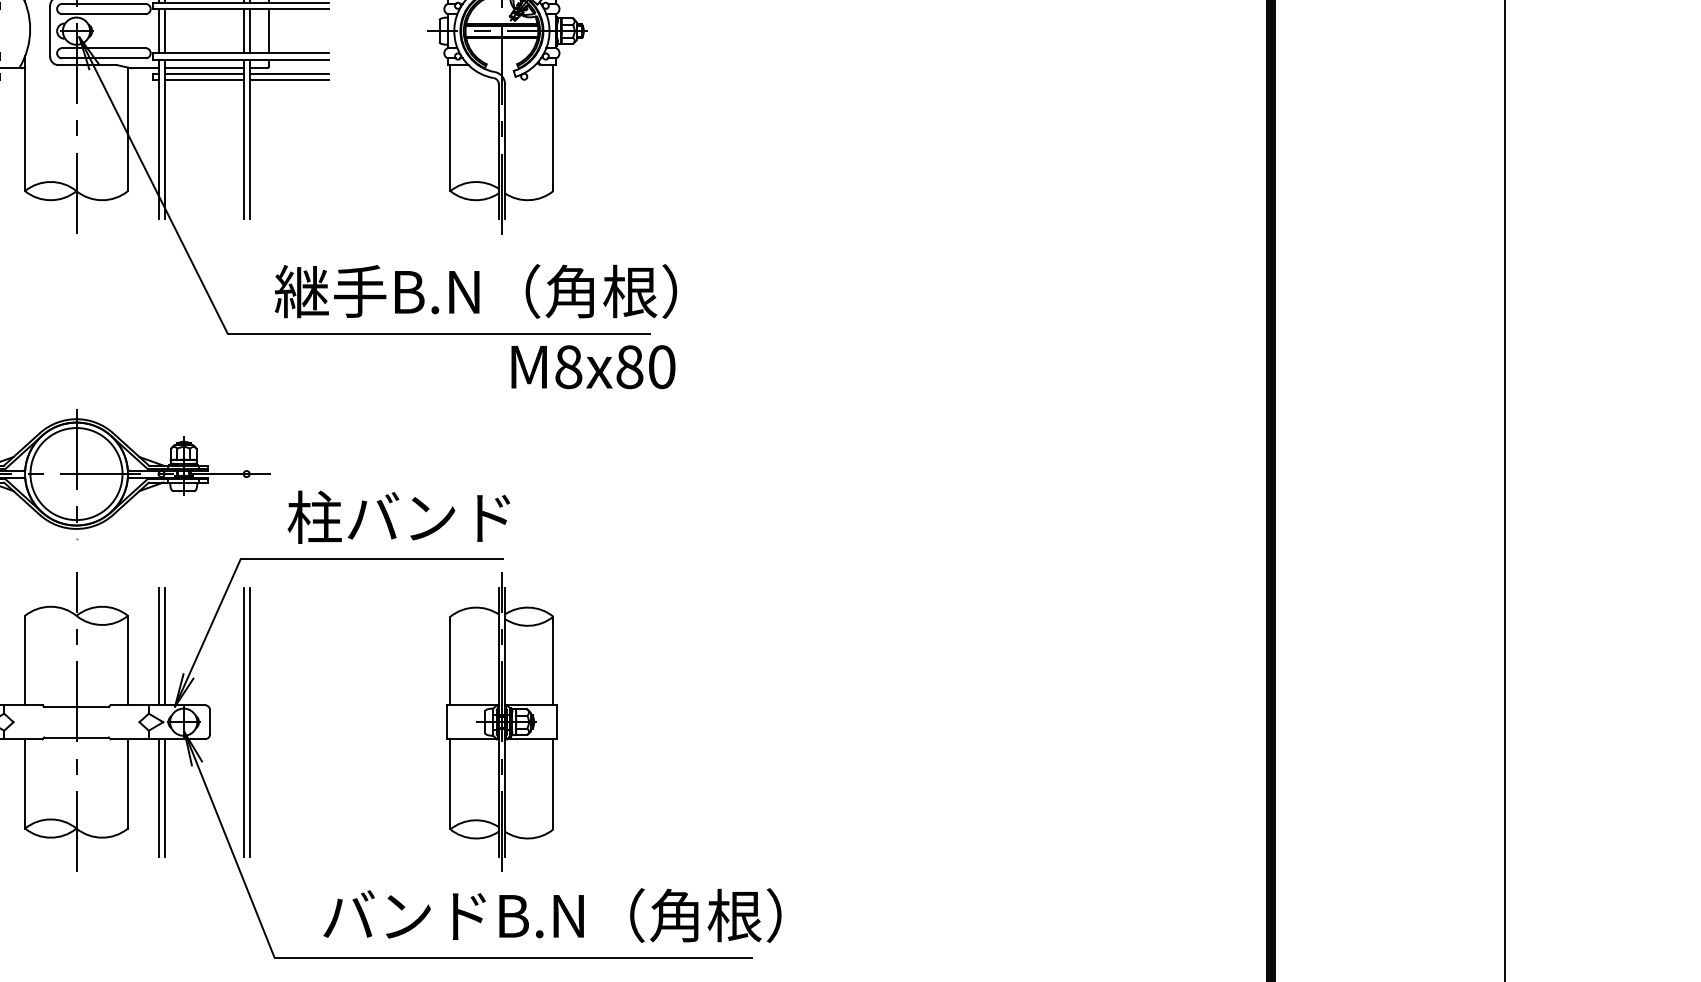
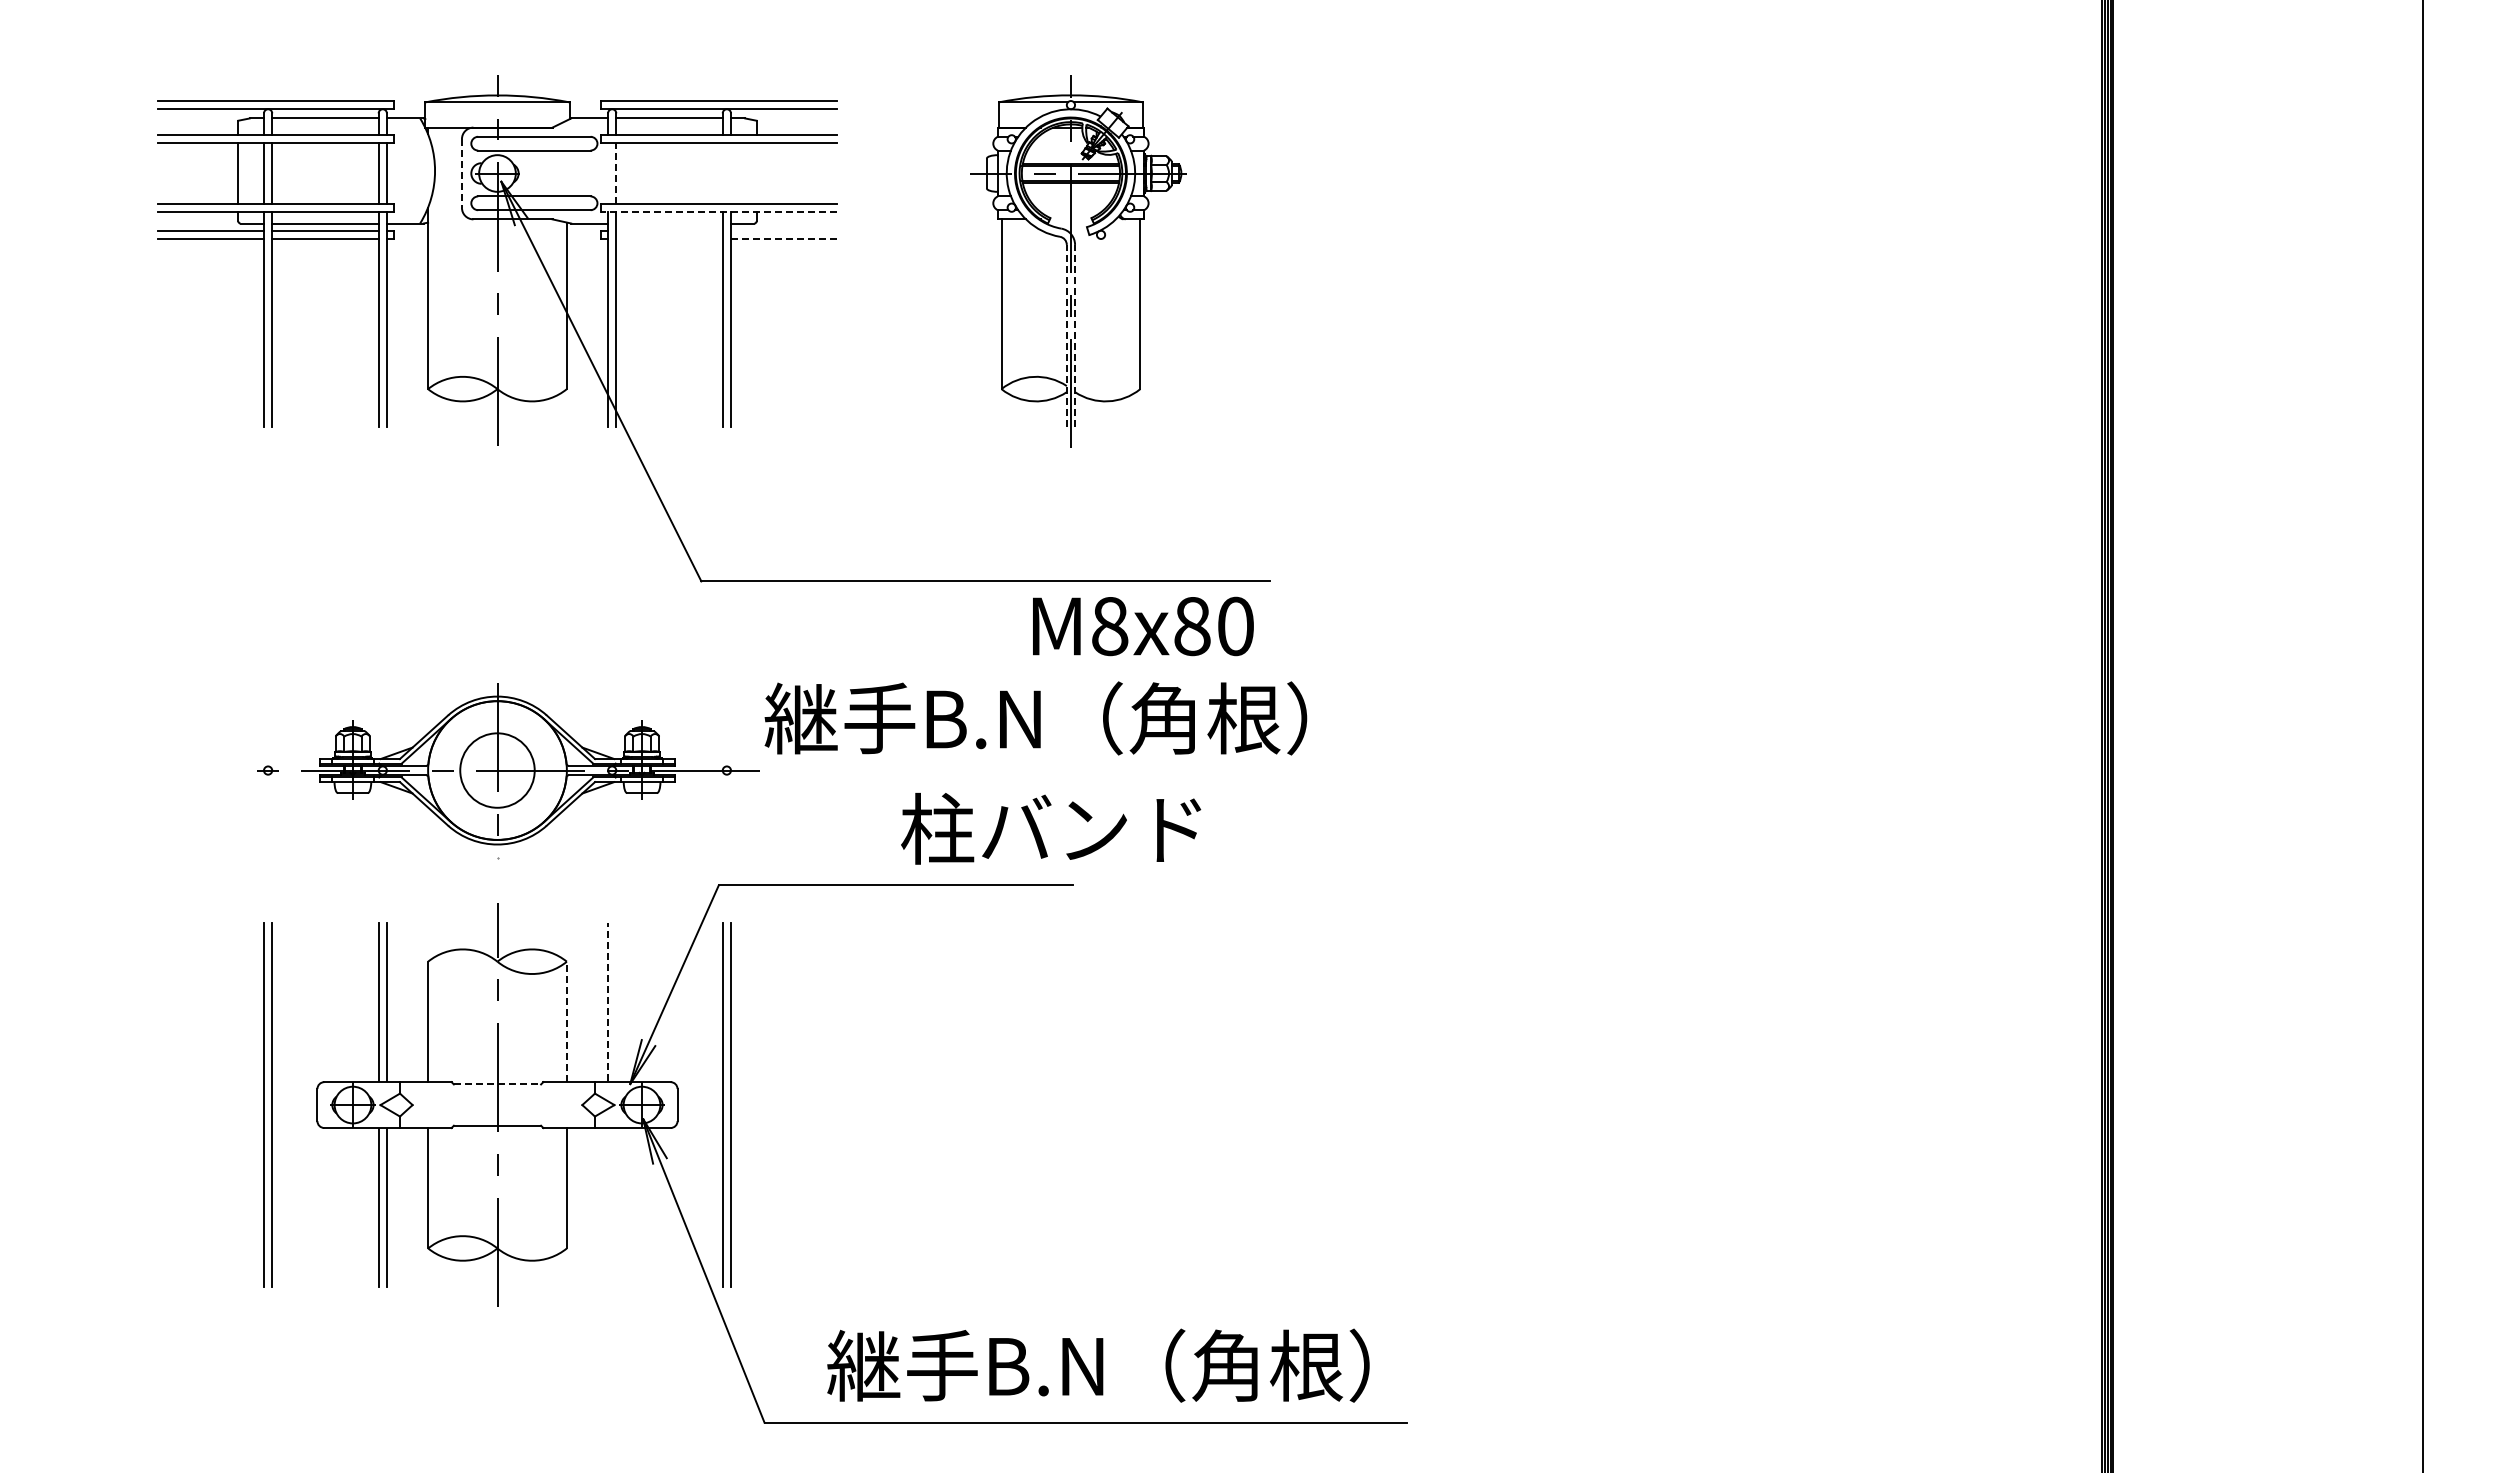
line: (49, 31) -> (461, 174), solid -> dashed
line: (158, 31) -> (608, 173), removed
line: (164, 31) -> (616, 173), solid -> dashed
line: (243, 31) -> (722, 173), removed
line: (250, 31) -> (731, 173), removed
line: (268, 31) -> (756, 173), removed
line: (240, 59) -> (718, 211), solid -> dashed
line: (204, 68) -> (669, 223), removed
line: (204, 73) -> (669, 230), removed
line: (289, 73) -> (784, 230), removed
line: (204, 80) -> (669, 239), removed
line: (288, 80) -> (783, 239), solid -> dashed
line: (498, 151) -> (1066, 335), solid -> dashed
line: (505, 151) -> (1075, 335), solid -> dashed
text: (475, 291) -> (1035, 718), moved
text: (593, 367) -> (1143, 626), moved
circle: (76, 474) -> (497, 770), size x0.6
text: (399, 517) -> (1051, 828), moved
line: (158, 646) -> (608, 1002), solid -> dashed
line: (164, 646) -> (616, 1002), removed
line: (127, 660) -> (566, 1021), solid -> dashed
line: (76, 706) -> (497, 1084), solid -> dashed
part: (501, 721) -> (1070, 1104), removed
line: (158, 798) -> (608, 1207), removed
line: (164, 798) -> (616, 1207), removed
text: (551, 915) -> (1137, 1365), バンドB.N（角根） -> 継手B.N（角根）

